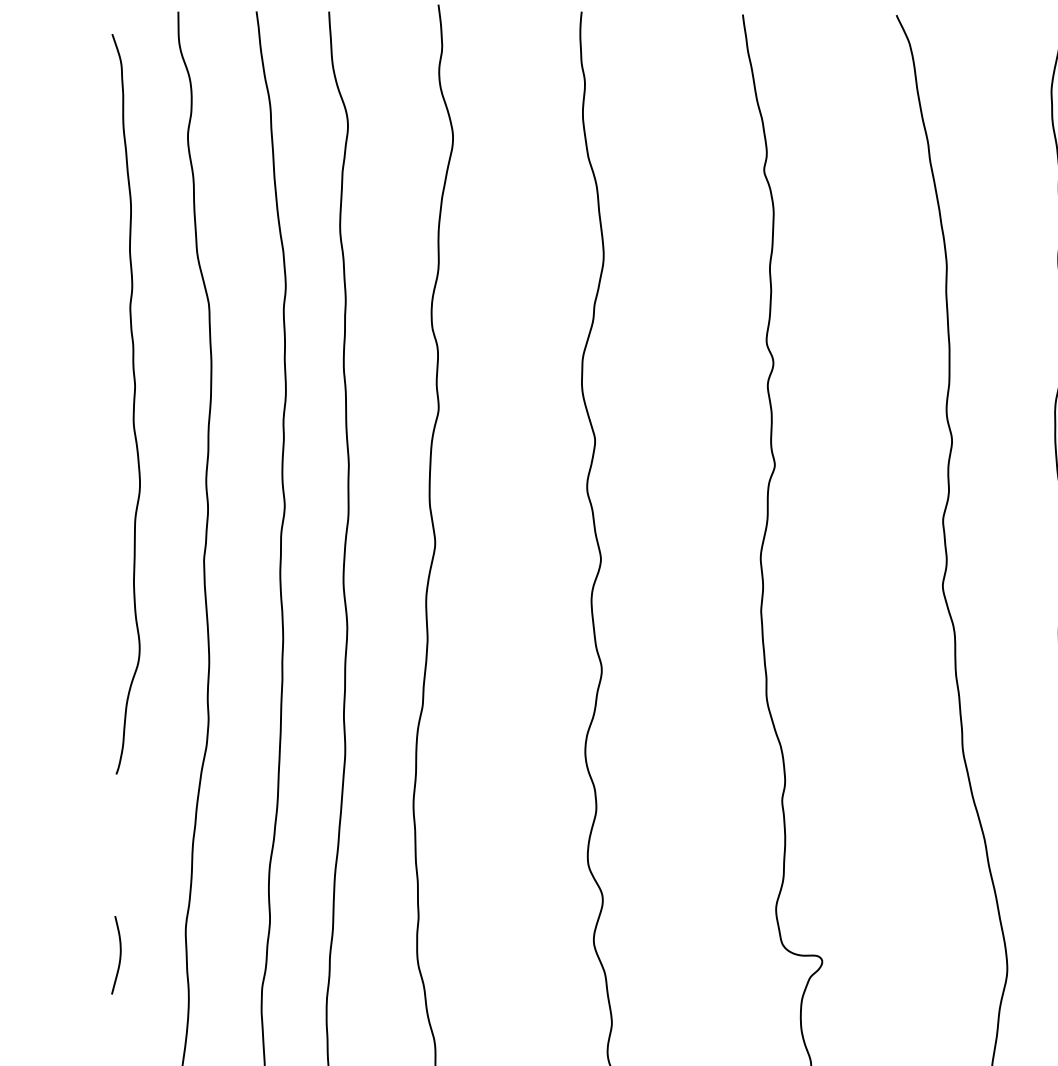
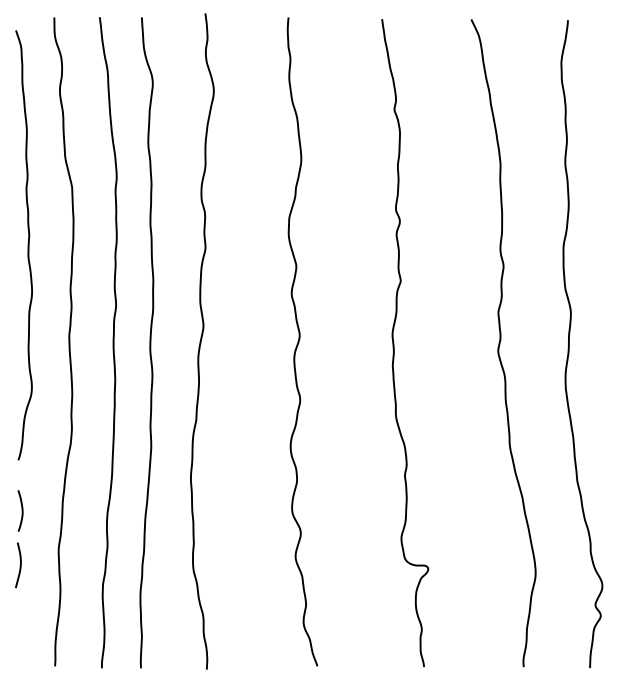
curve: (121, 860) -> (21, 510), added

